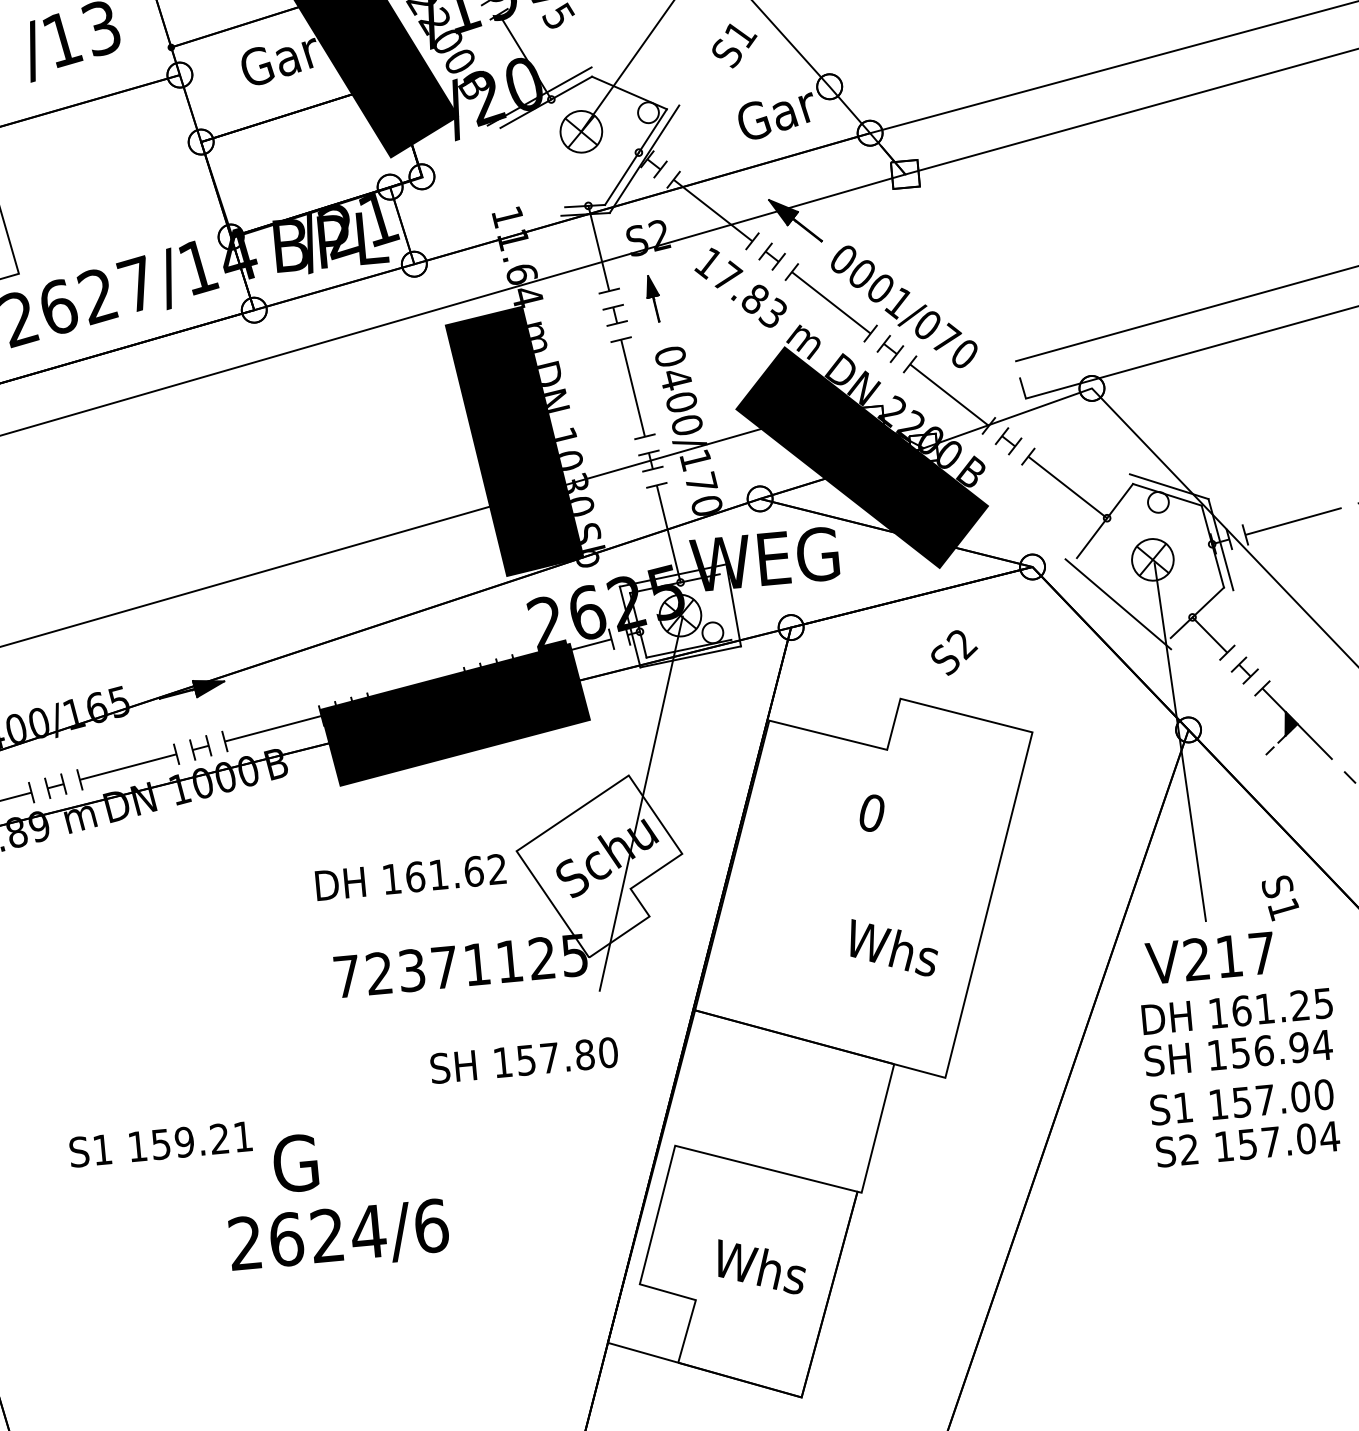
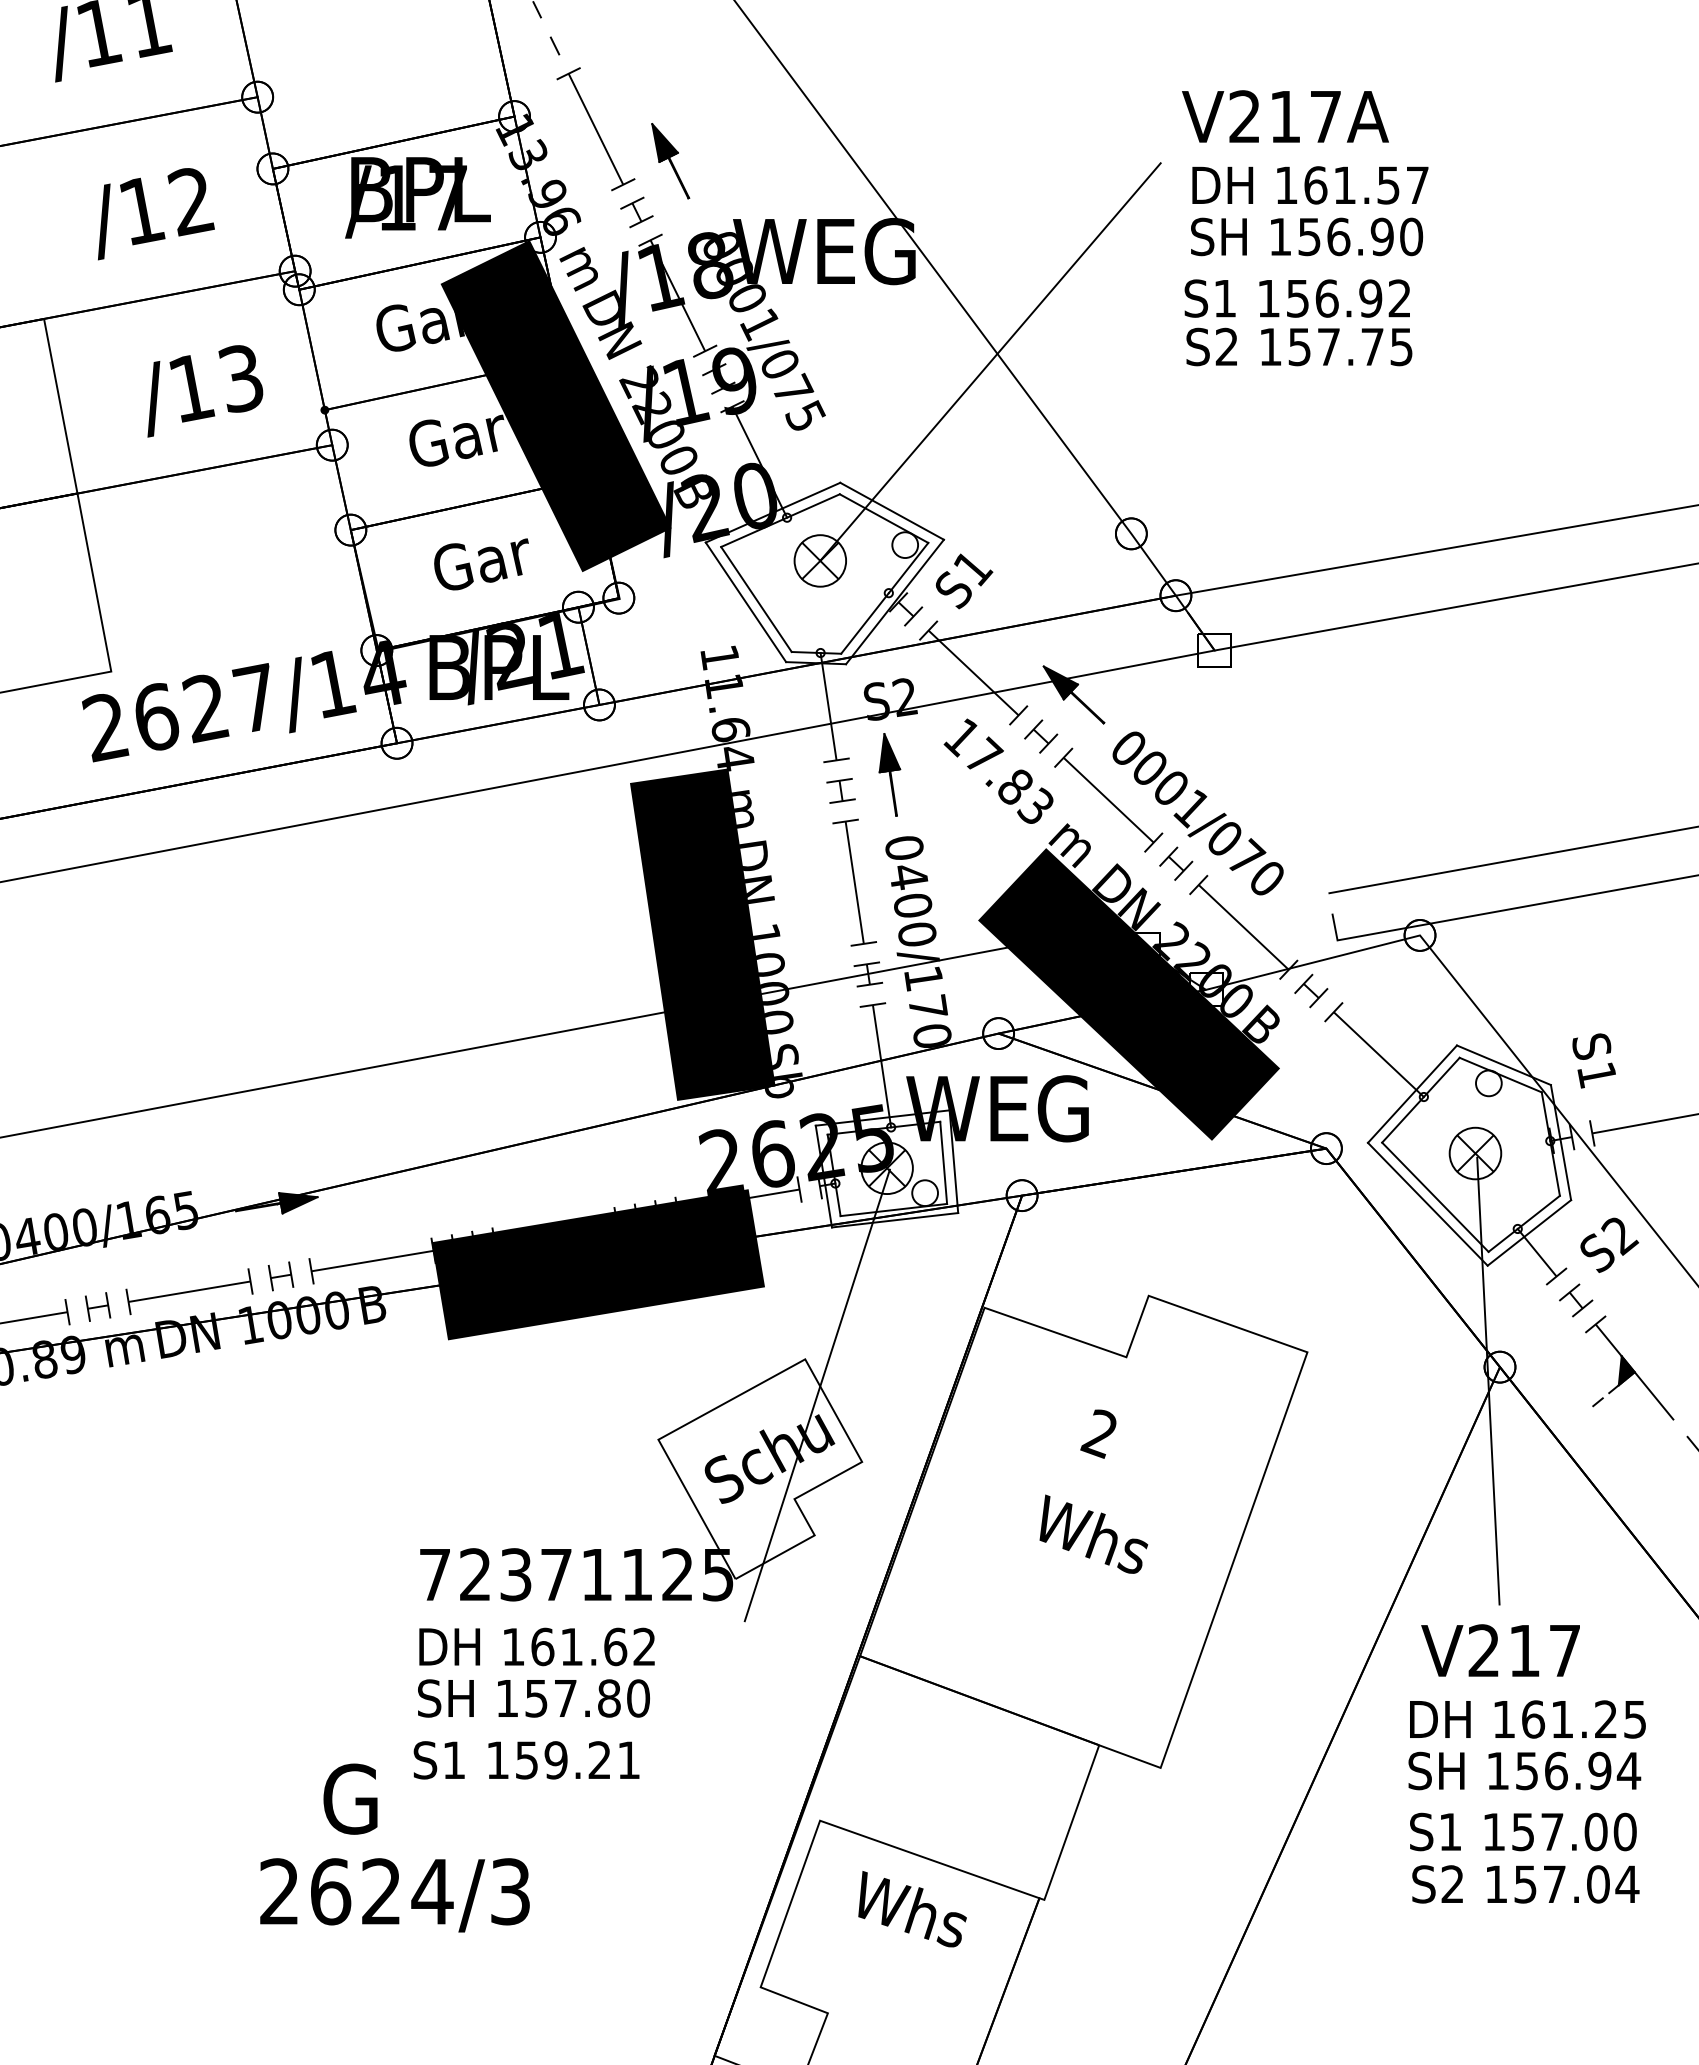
text: (735, 45) -> (964, 581), moved
line: (634, 85) -> (891, 510), added
text: (776, 116) -> (481, 564), moved
line: (532, 167) -> (756, 599), added
line: (524, 170) -> (745, 602), added
part: (652, 298) -> (889, 774), size x1.43
text: (576, 483) -> (774, 993), 1030 -> 1000
line: (1097, 516) -> (1412, 1093), added
line: (1123, 597) -> (1435, 1196), added
line: (725, 606) -> (943, 1162), added
line: (1202, 619) -> (1529, 1232), added
text: (954, 652) -> (1609, 1244), moved
text: (870, 813) -> (1098, 1433), 0 -> 2
text: (410, 877) -> (536, 1646), moved
text: (1280, 897) -> (1593, 1060), moved
text: (893, 946) -> (1093, 1533), moved
text: (523, 1060) -> (533, 1698), moved
text: (160, 1144) -> (526, 1760), moved
text: (432, 1225) -> (511, 1891), 2624/6 -> 2624/3
text: (761, 1266) -> (912, 1909), moved

